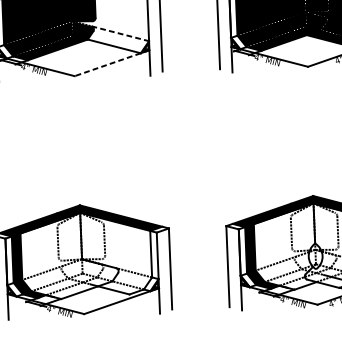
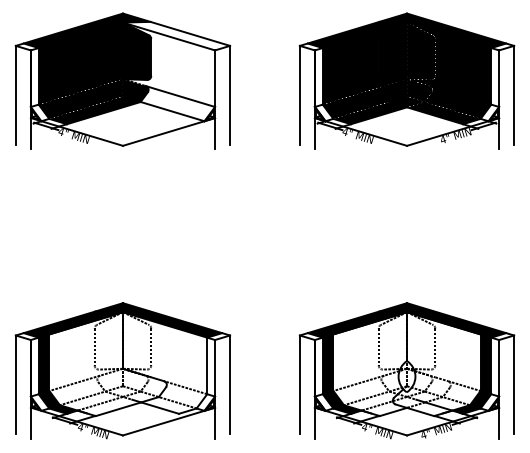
line: (120, 33) -> (180, 96), dashed -> solid
line: (111, 63) -> (168, 132), dashed -> solid

